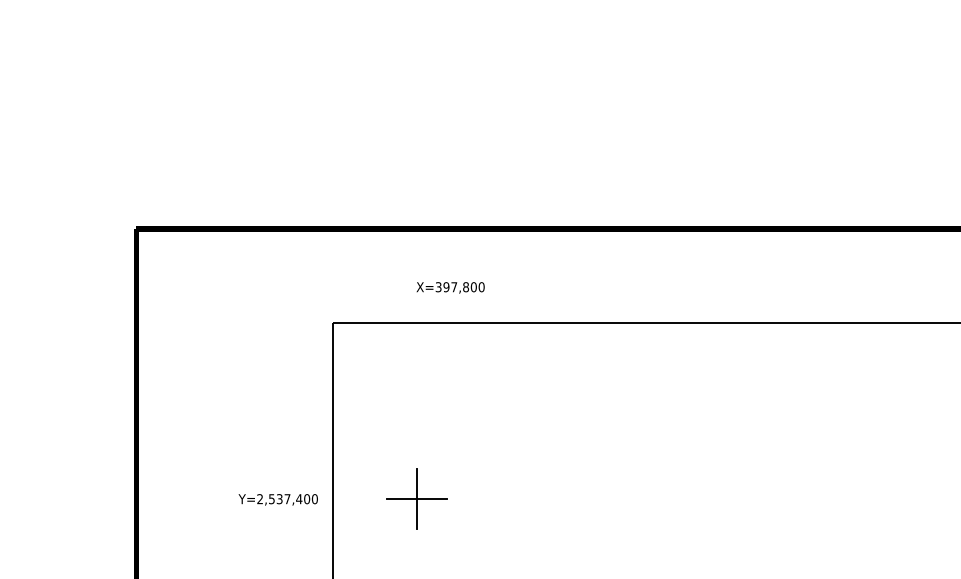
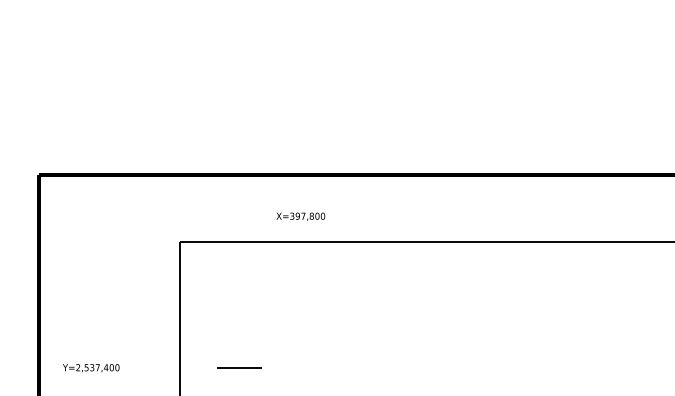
text: (450, 287) -> (300, 216), moved
text: (277, 499) -> (90, 367), moved
line: (417, 499) -> (239, 367), removed

